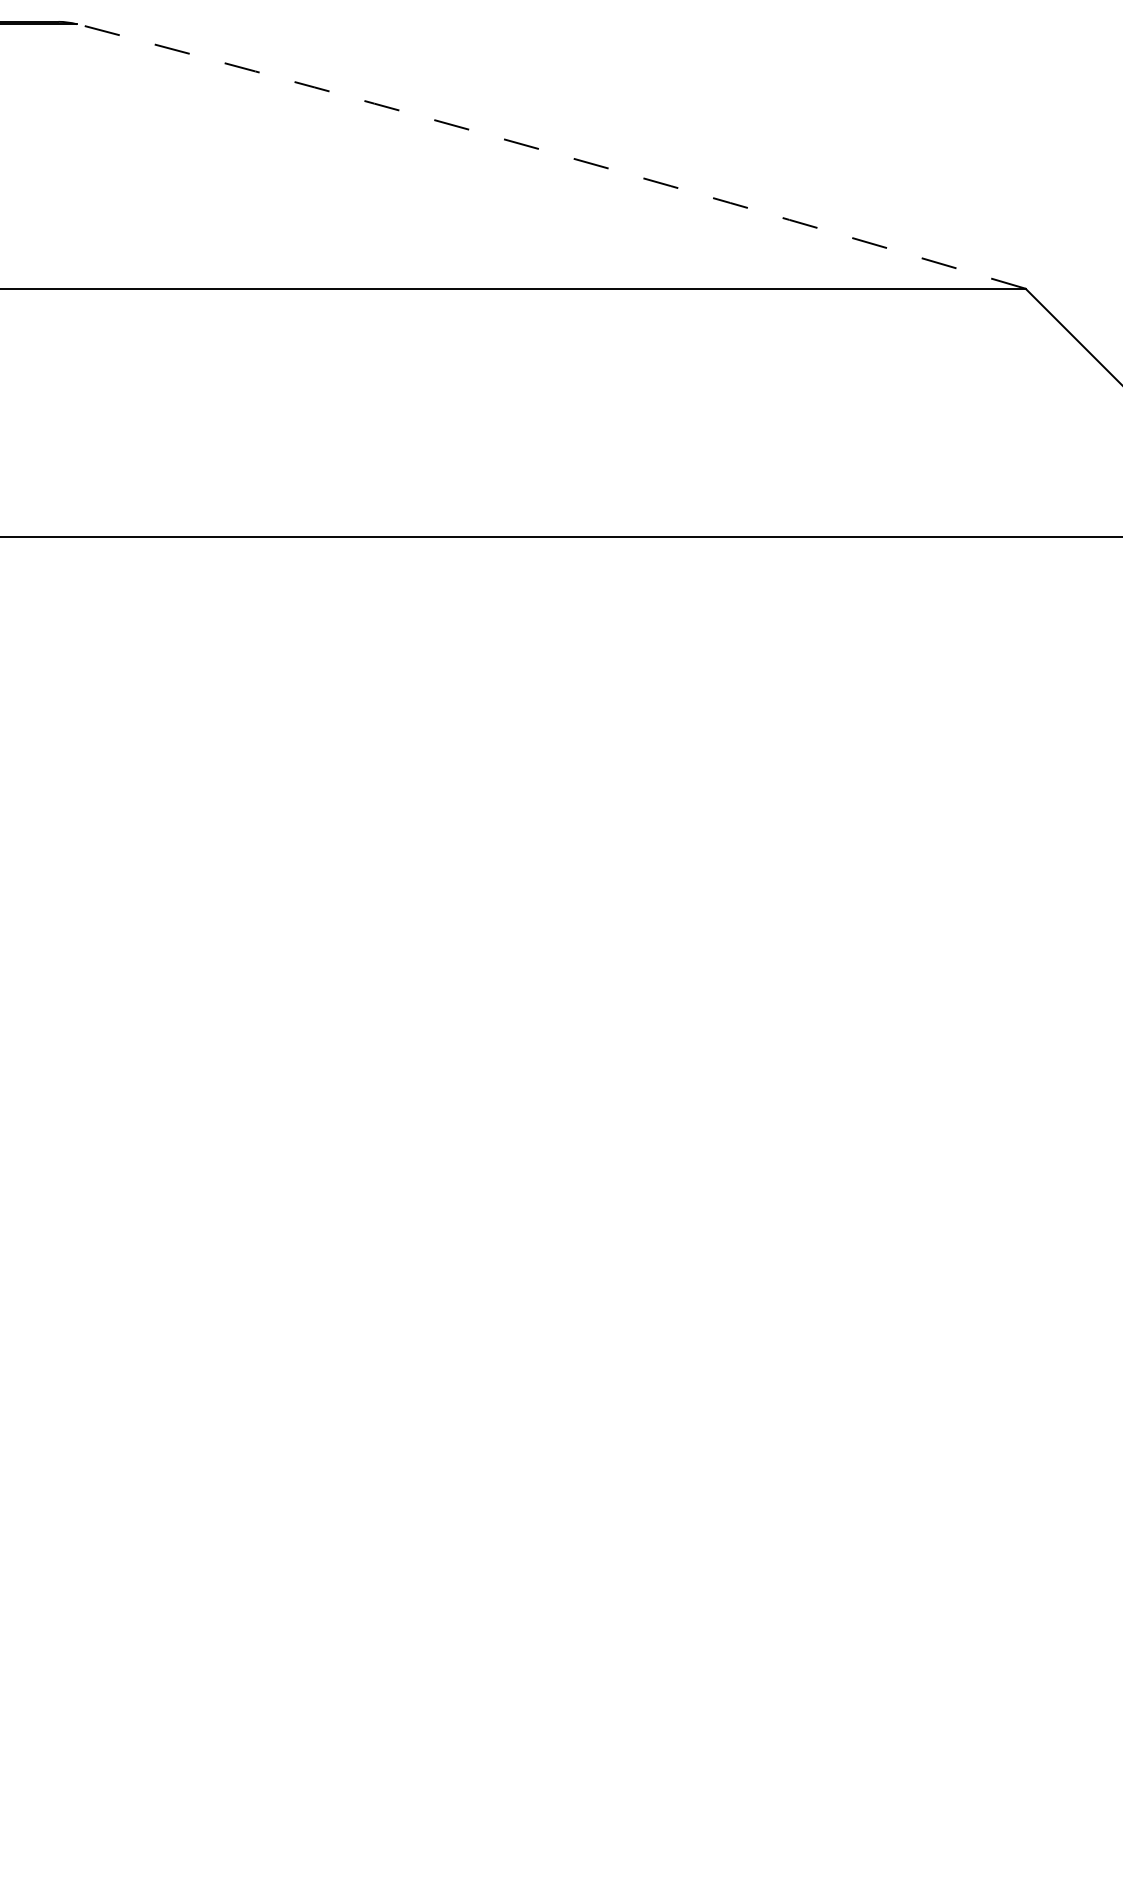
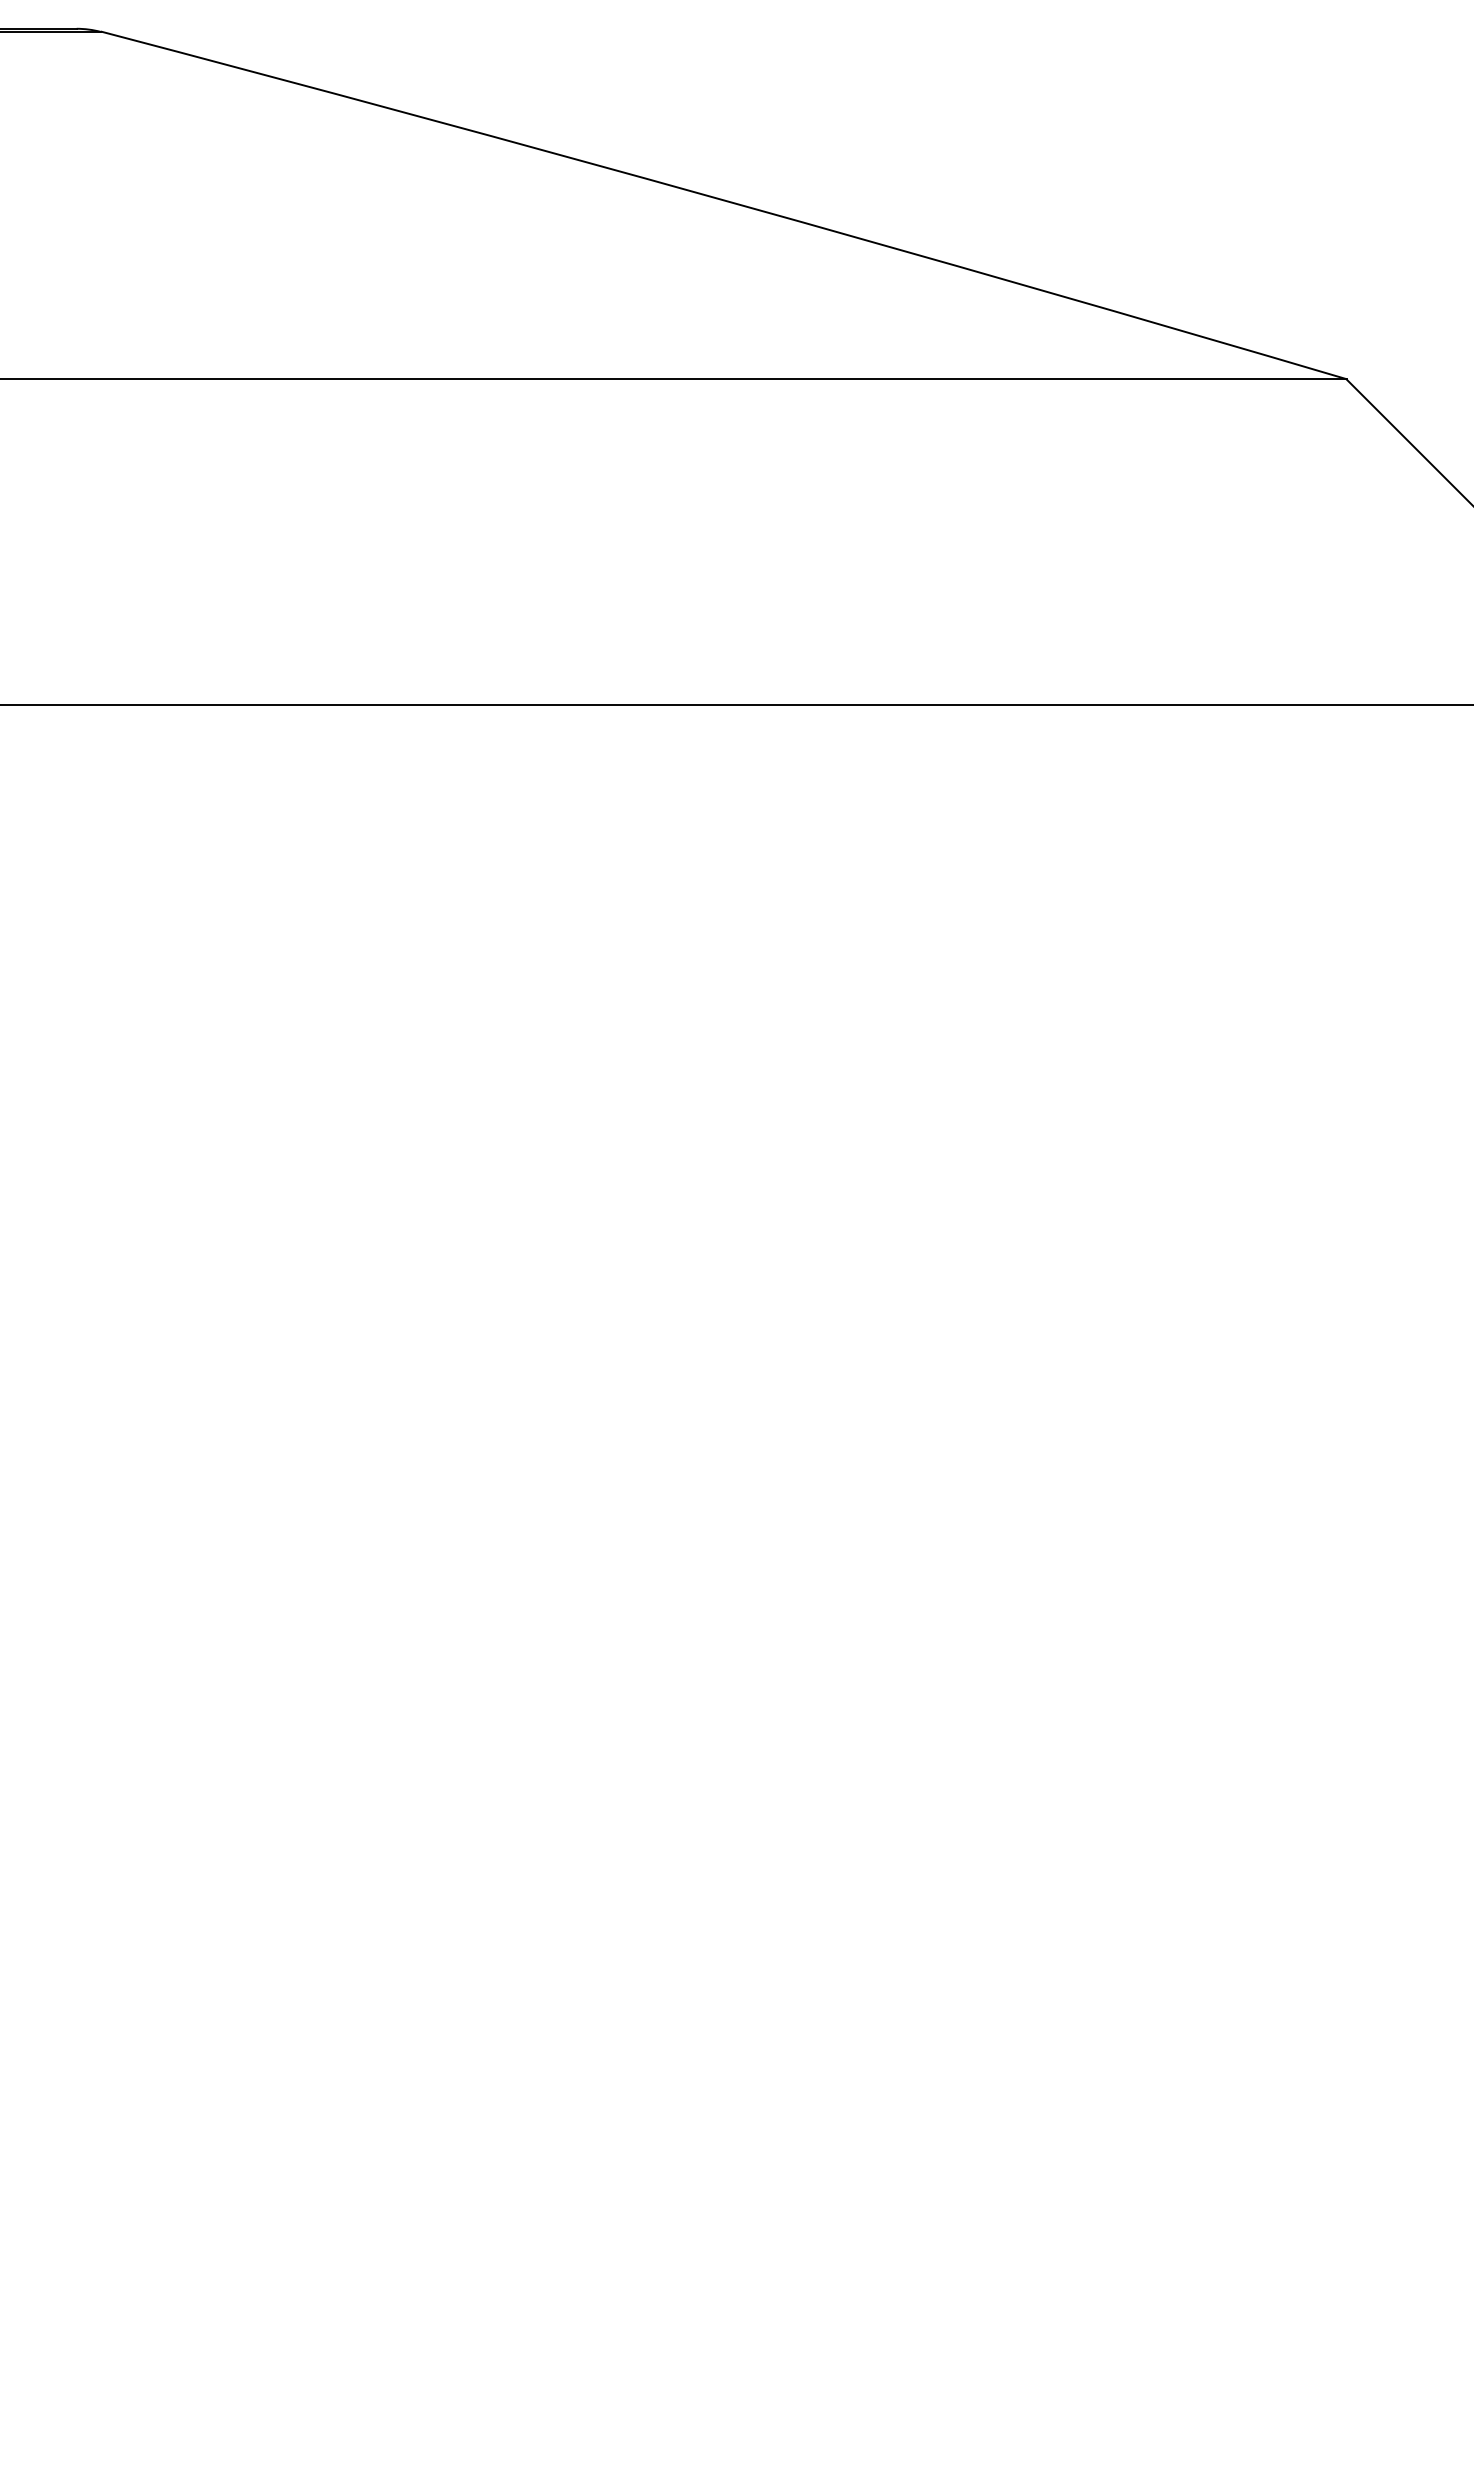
arc: (552, 152) -> (725, 200), dashed -> solid

